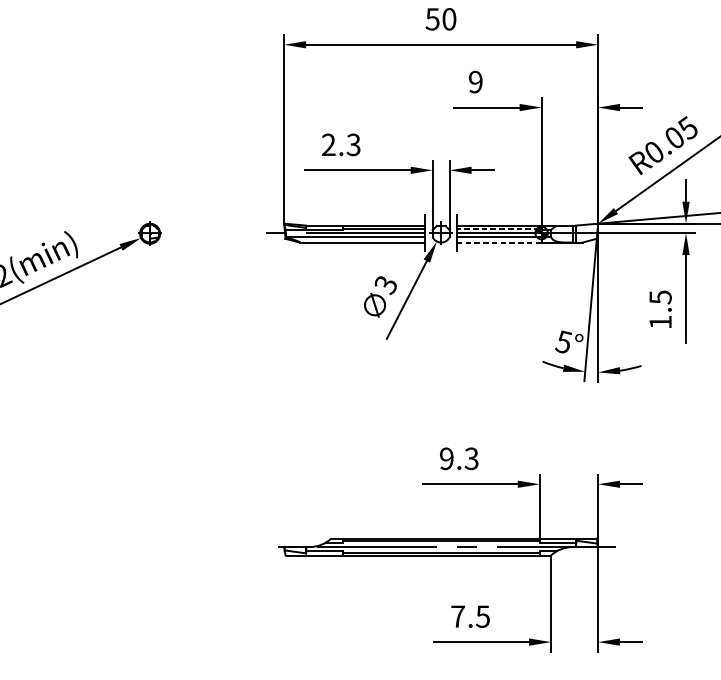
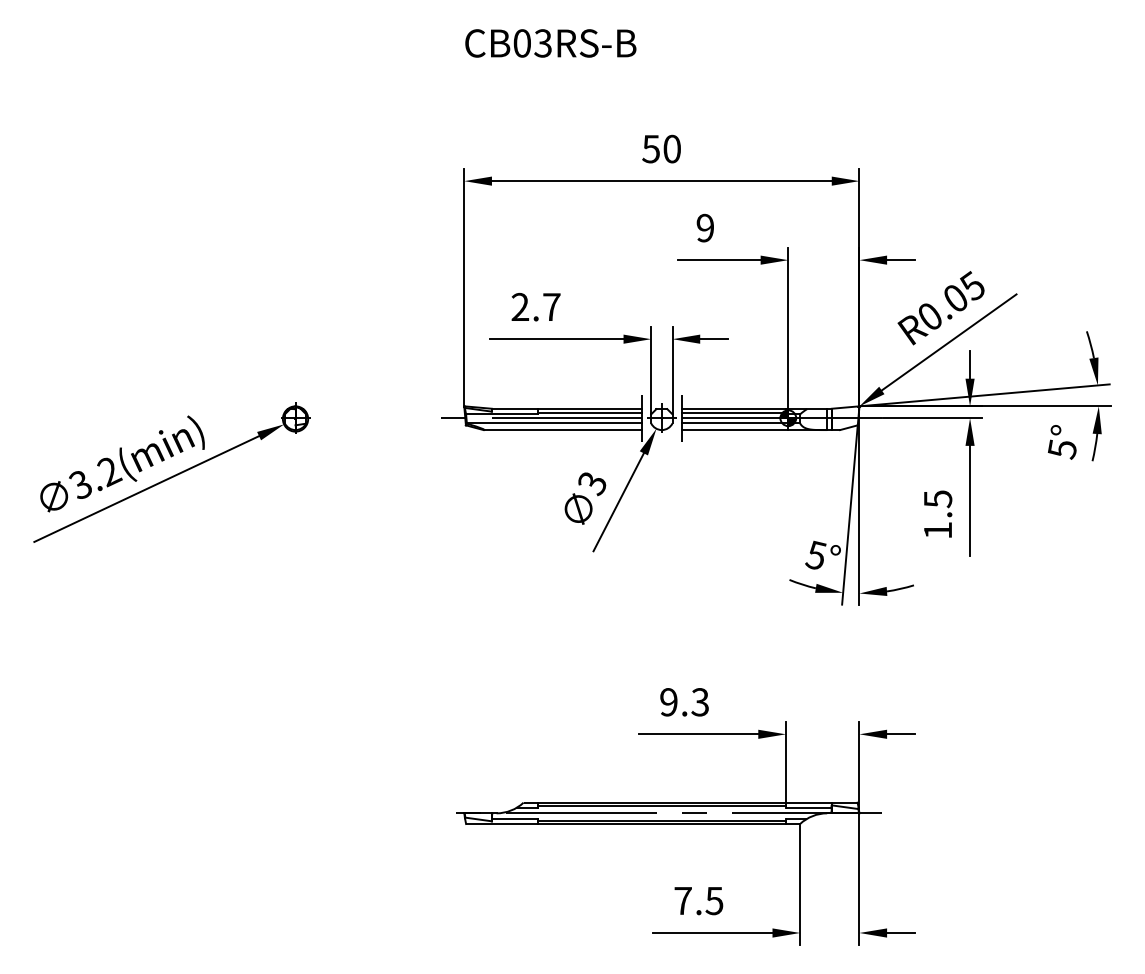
text: (353, 144) -> (551, 306), 2.3 -> 2.7
line: (498, 229) -> (733, 413), dashed -> solid
line: (499, 242) -> (735, 430), dashed -> solid

